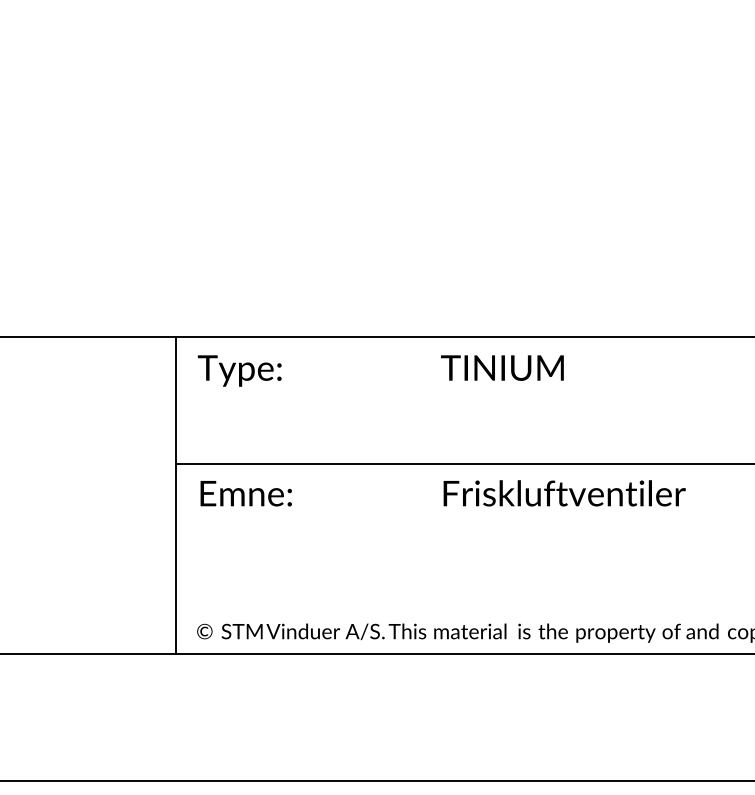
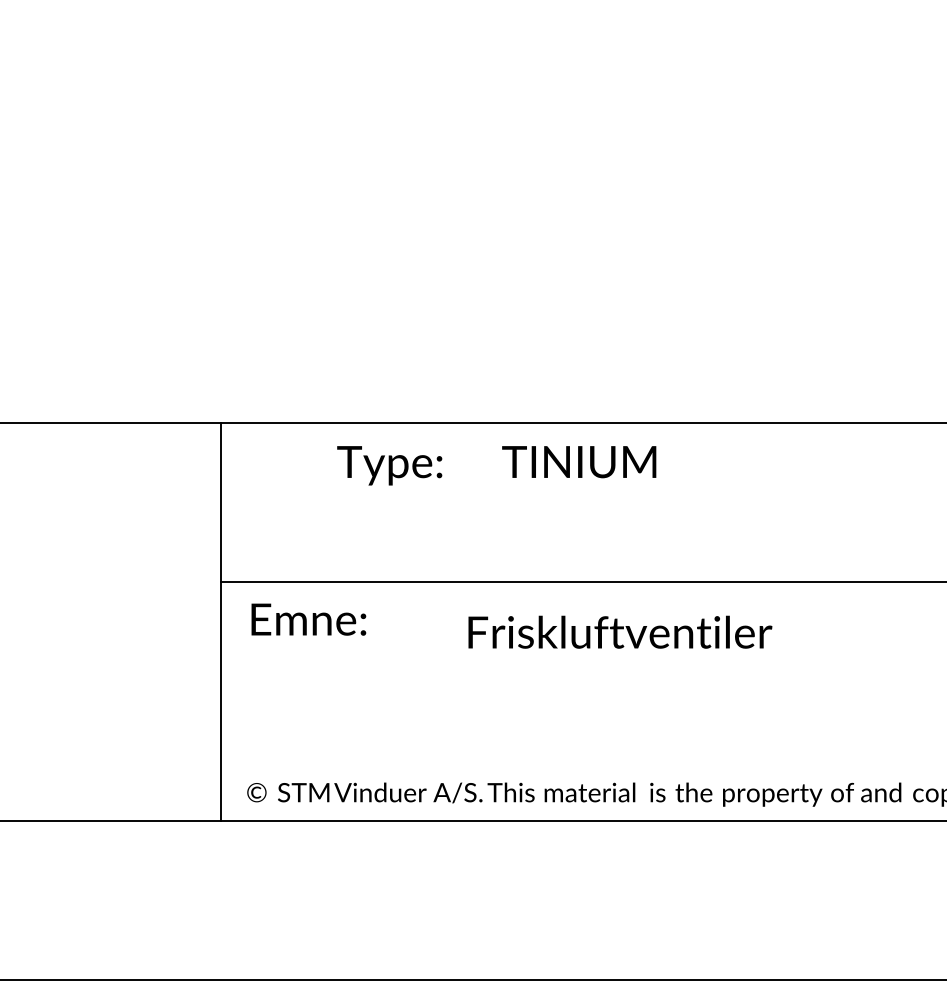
text: (502, 368) -> (579, 462), moved
text: (239, 370) -> (389, 465), moved
text: (564, 492) -> (620, 631), moved

